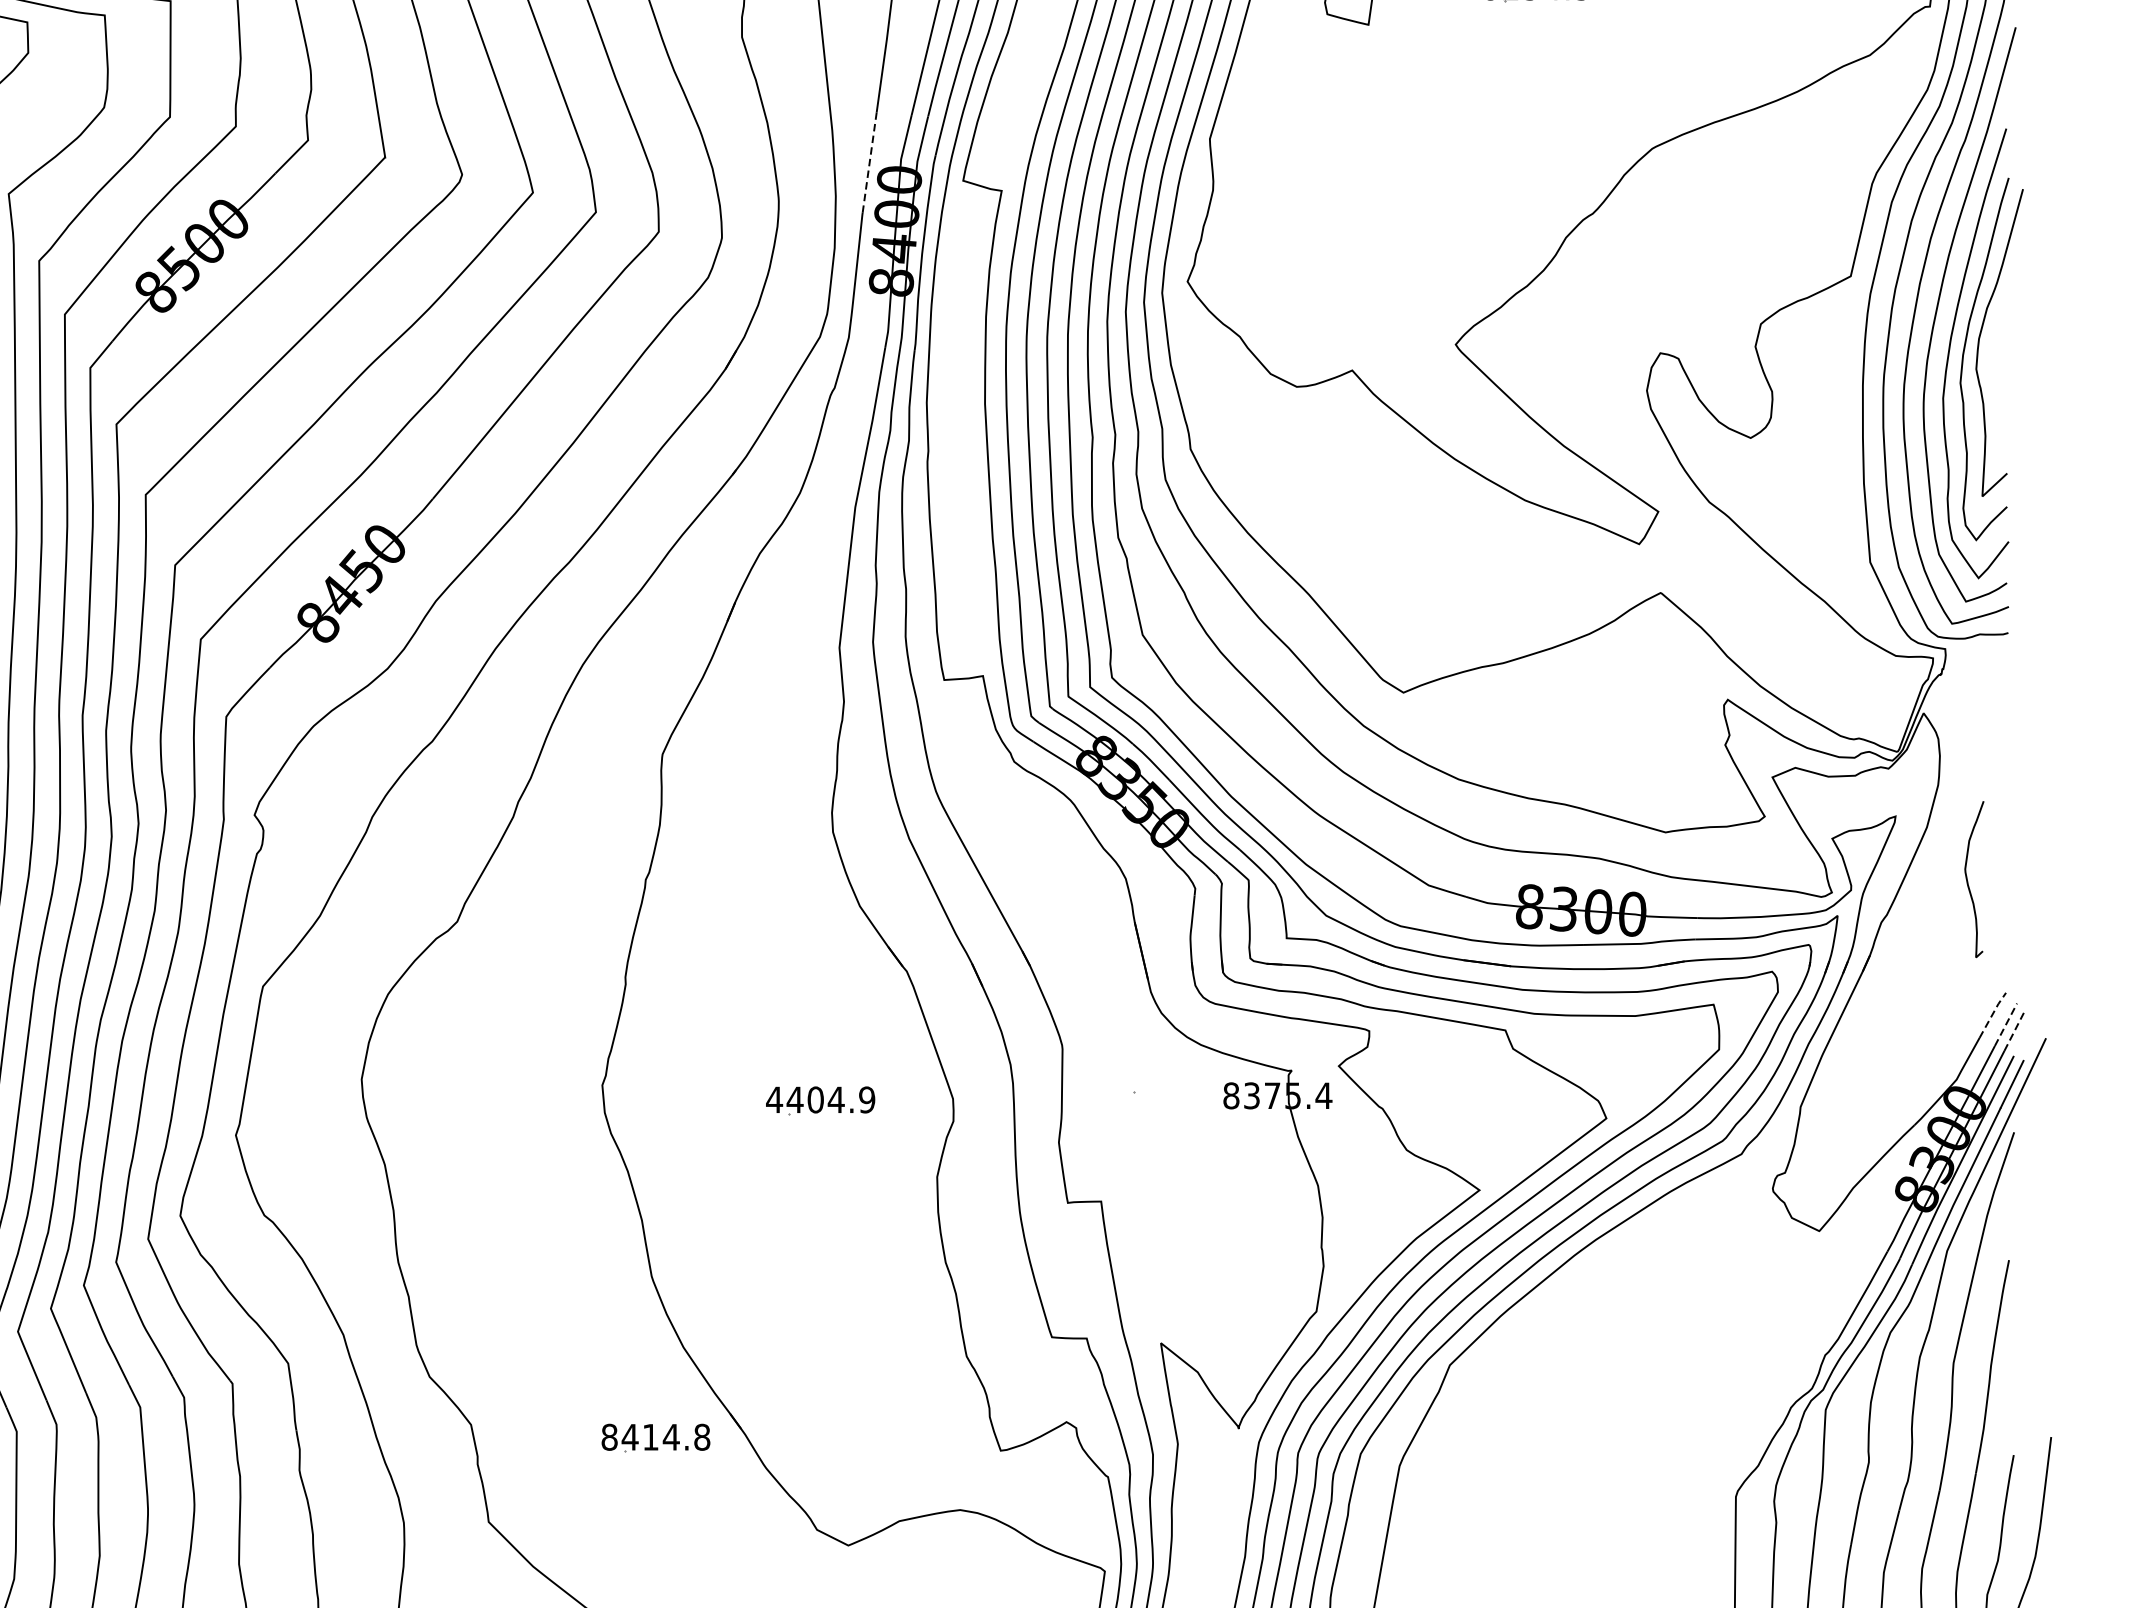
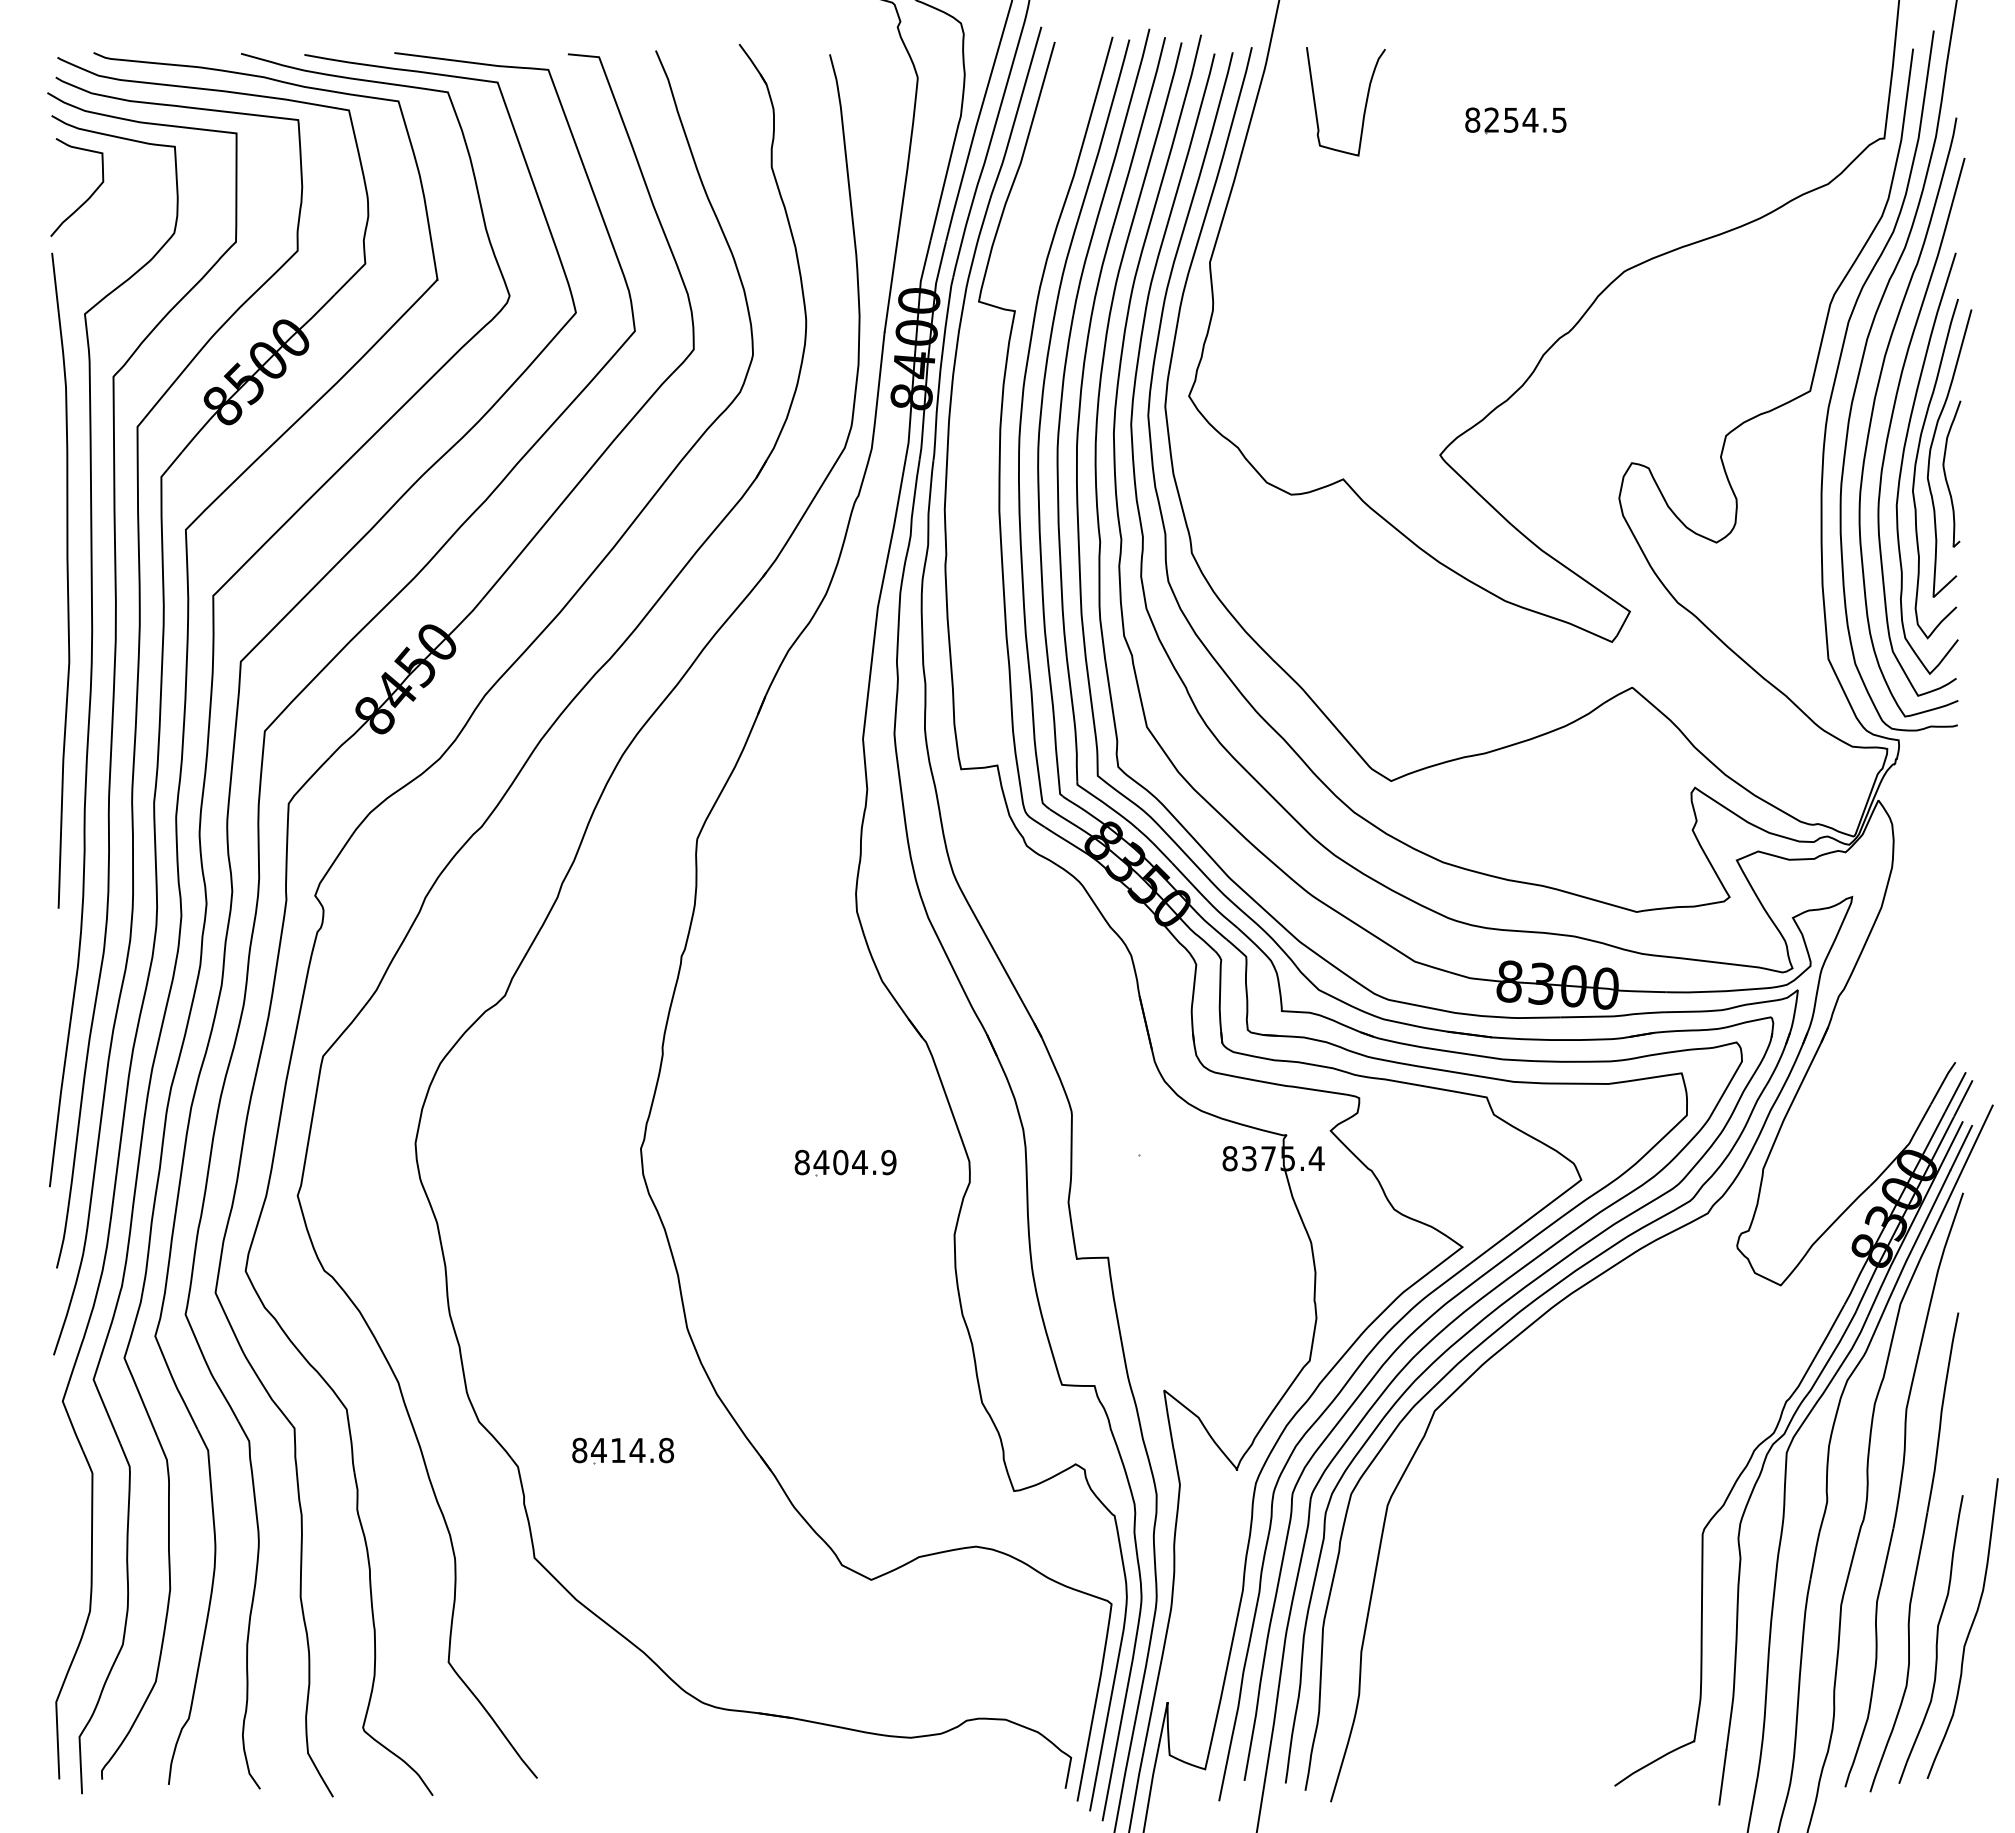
line: (869, 162) -> (891, 284), dashed -> solid
curve: (1968, 881) -> (1946, 475), moved
line: (1993, 1014) -> (1943, 1082), dashed -> solid
line: (2005, 1024) -> (1955, 1091), dashed -> solid
line: (2014, 1031) -> (1963, 1098), dashed -> solid
text: (774, 1099) -> (802, 1162), 4404.9 -> 8404.9
part: (655, 1437) -> (622, 1450), moved

